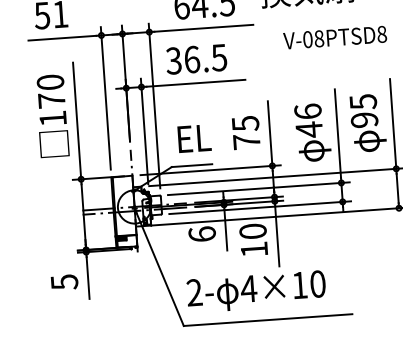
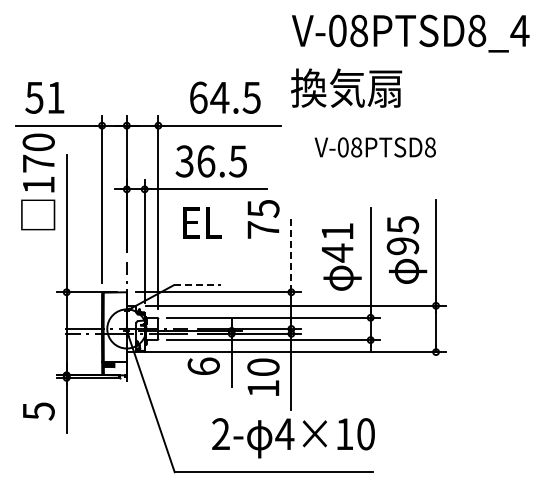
text: (308, 111) -> (337, 231), 46 -> 41
text: (52, 115) -> (38, 181), moved
text: (246, 132) -> (263, 219), moved
line: (270, 133) -> (291, 254), solid -> dashed
text: (194, 138) -> (202, 222), moved
line: (192, 165) -> (197, 285), solid -> dashed
text: (256, 292) -> (293, 438), moved

